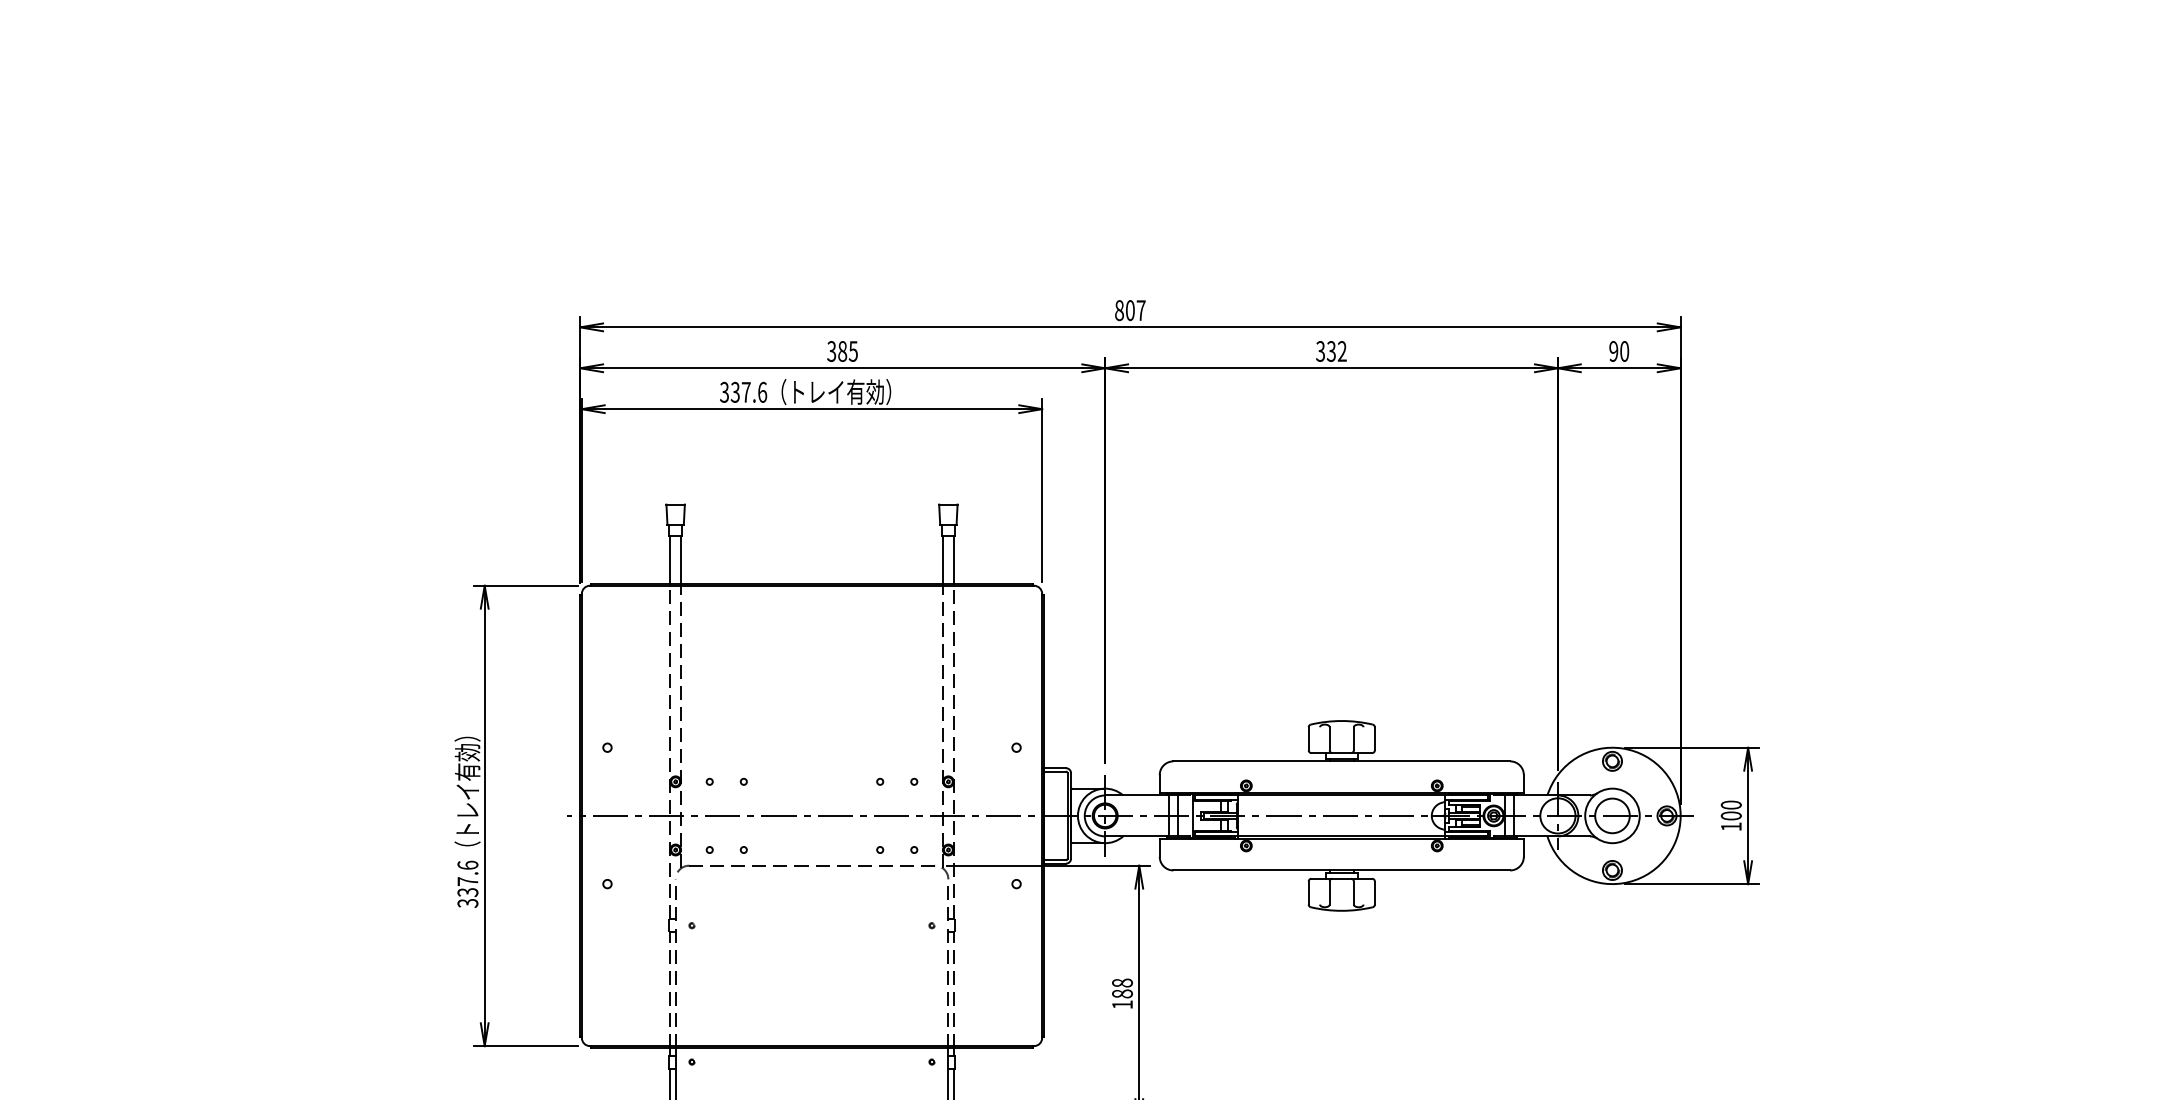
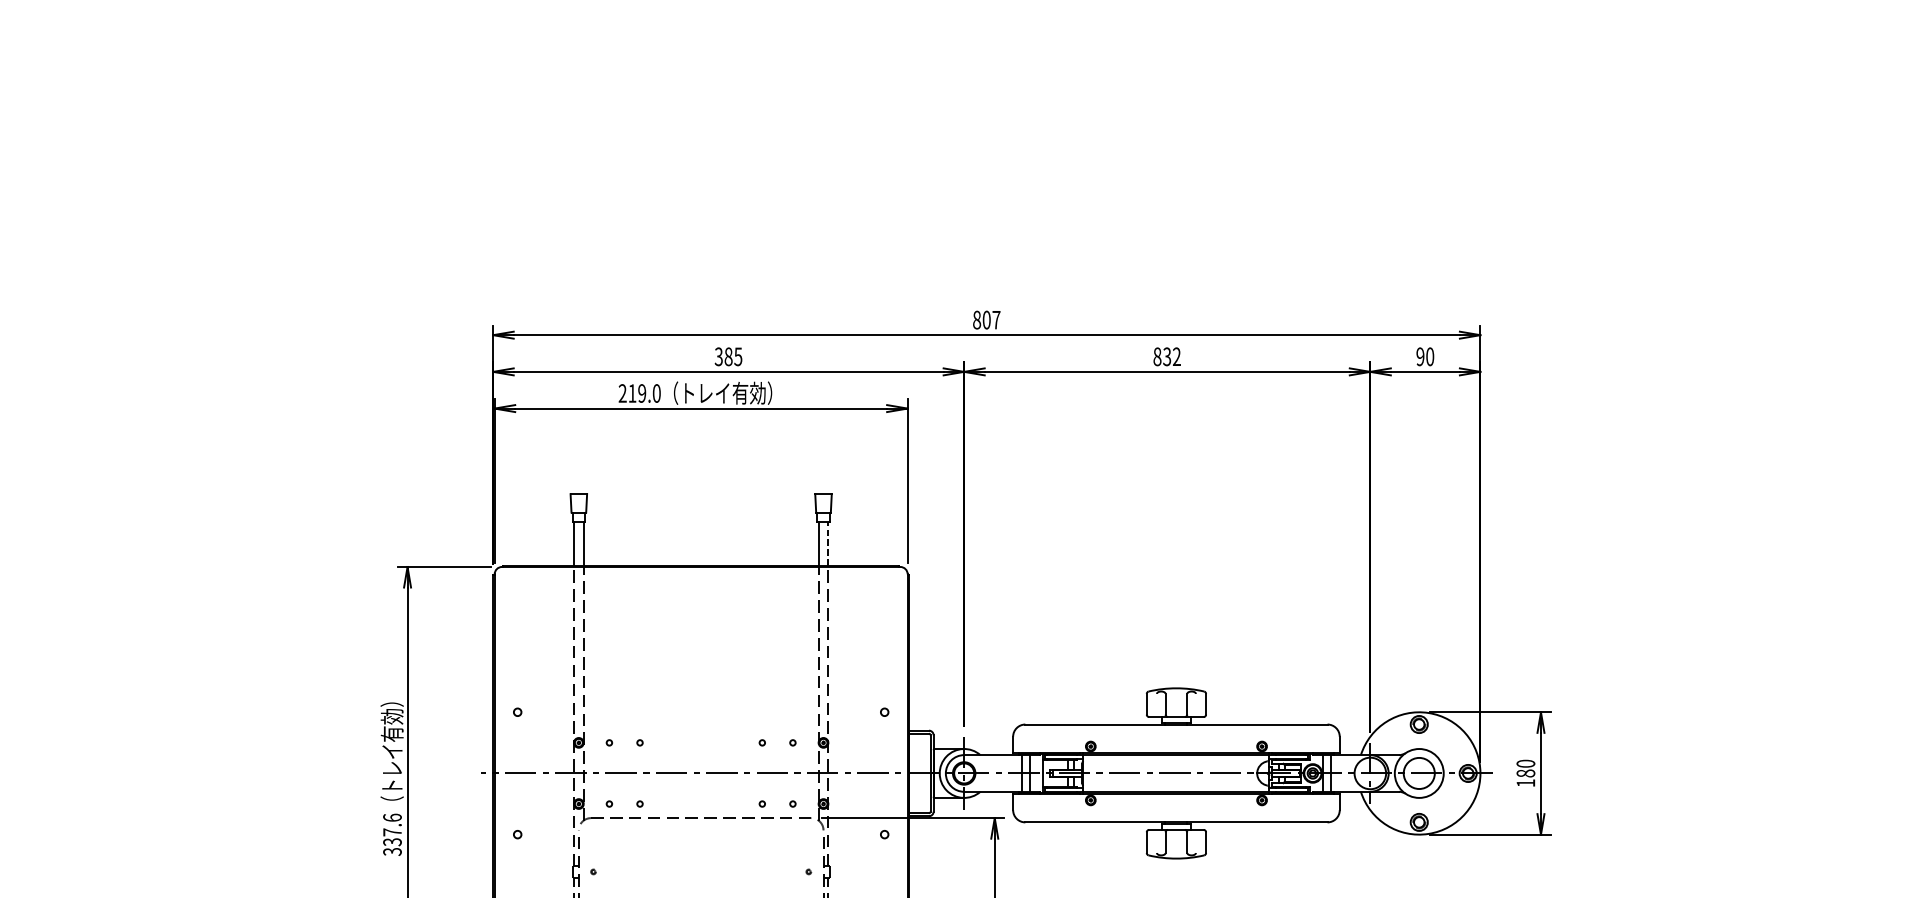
text: (1320, 351) -> (1157, 356), 332 -> 832
text: (743, 391) -> (639, 392), 337.6 -> 219.0
line: (953, 559) -> (828, 543), solid -> dashed
text: (1731, 815) -> (1526, 773), 100 -> 180

